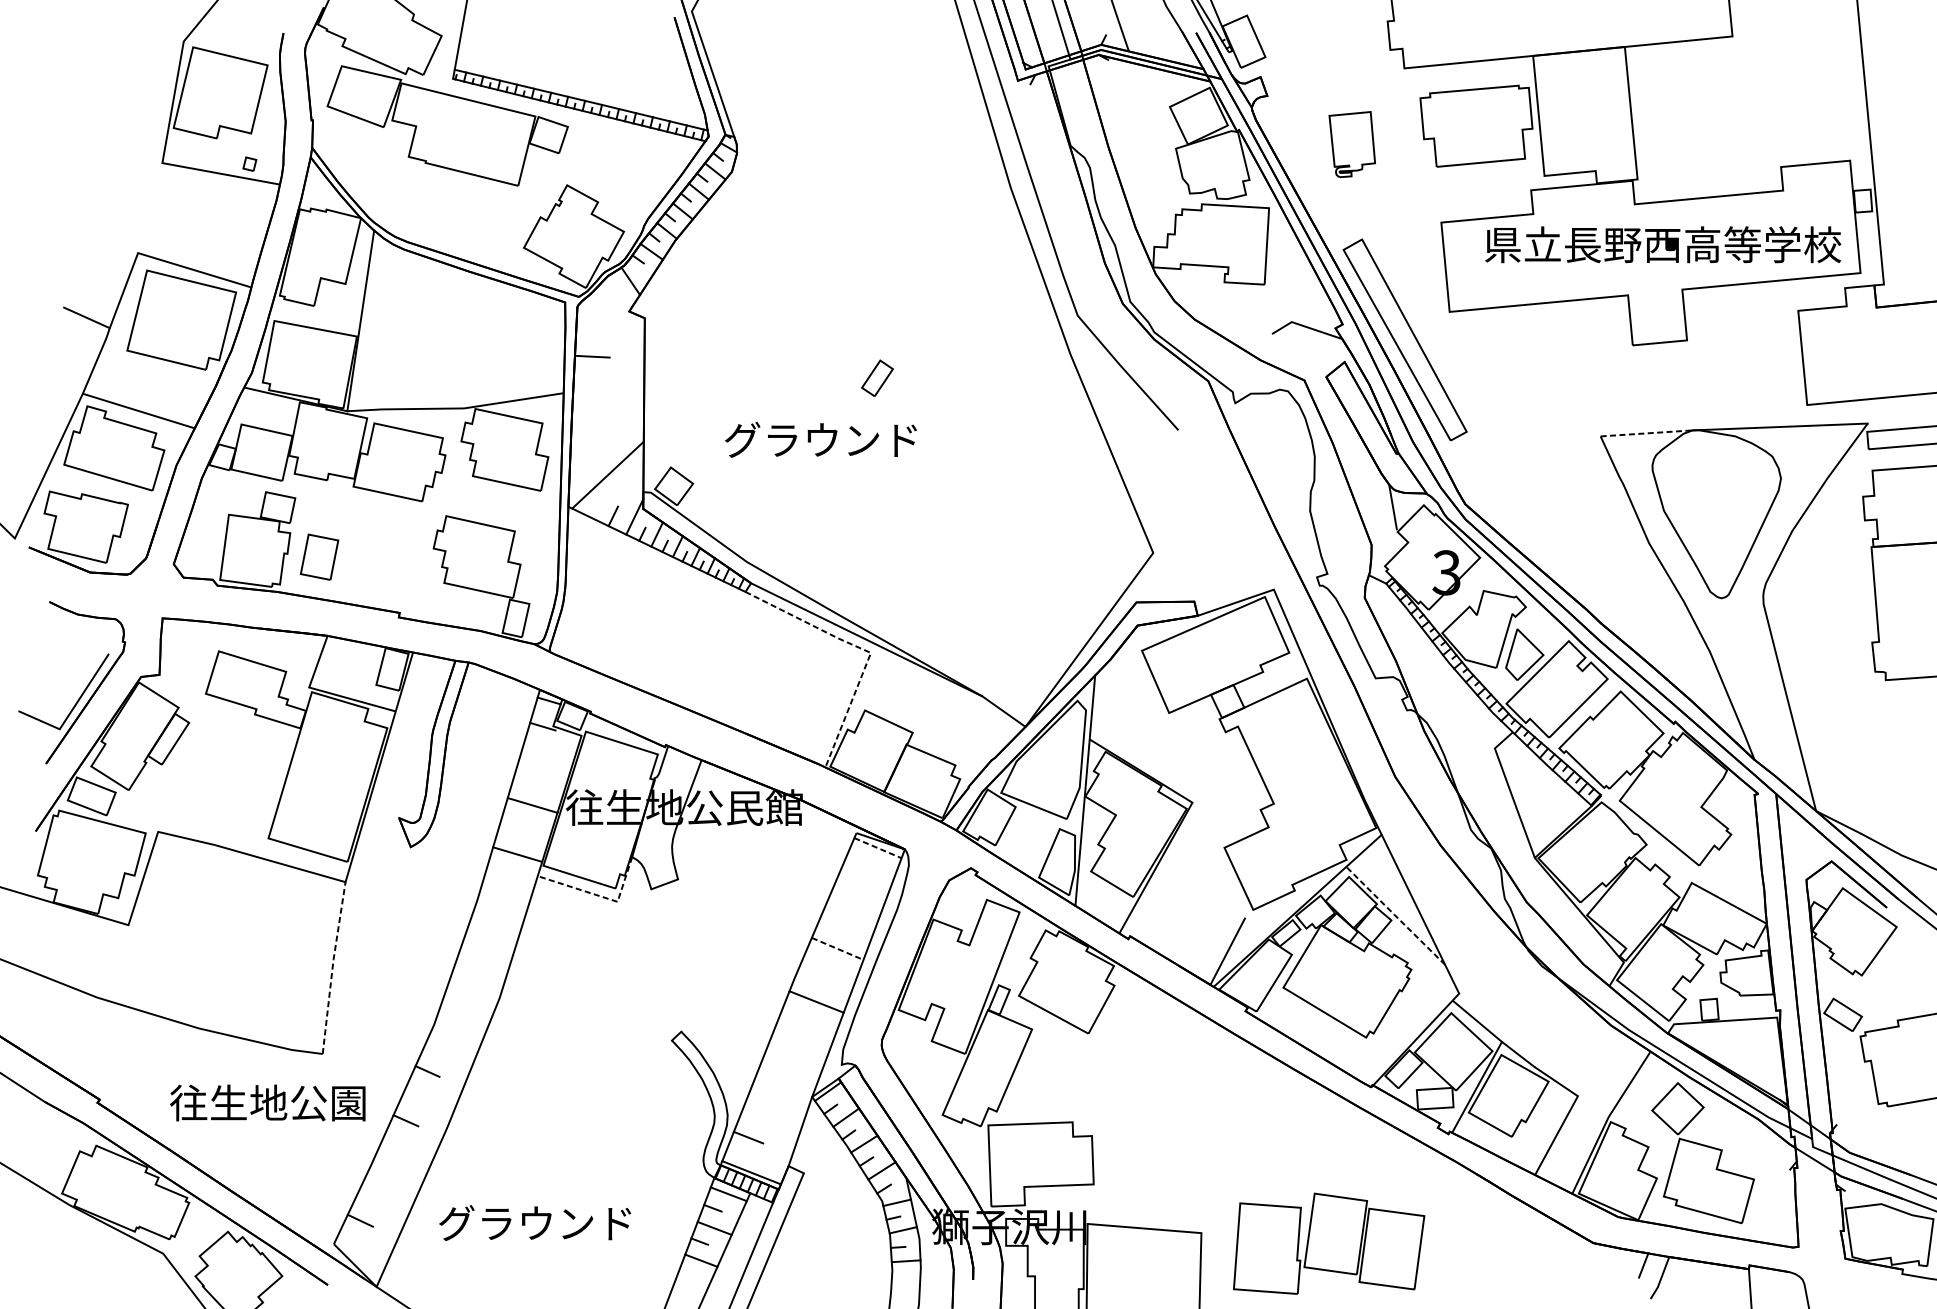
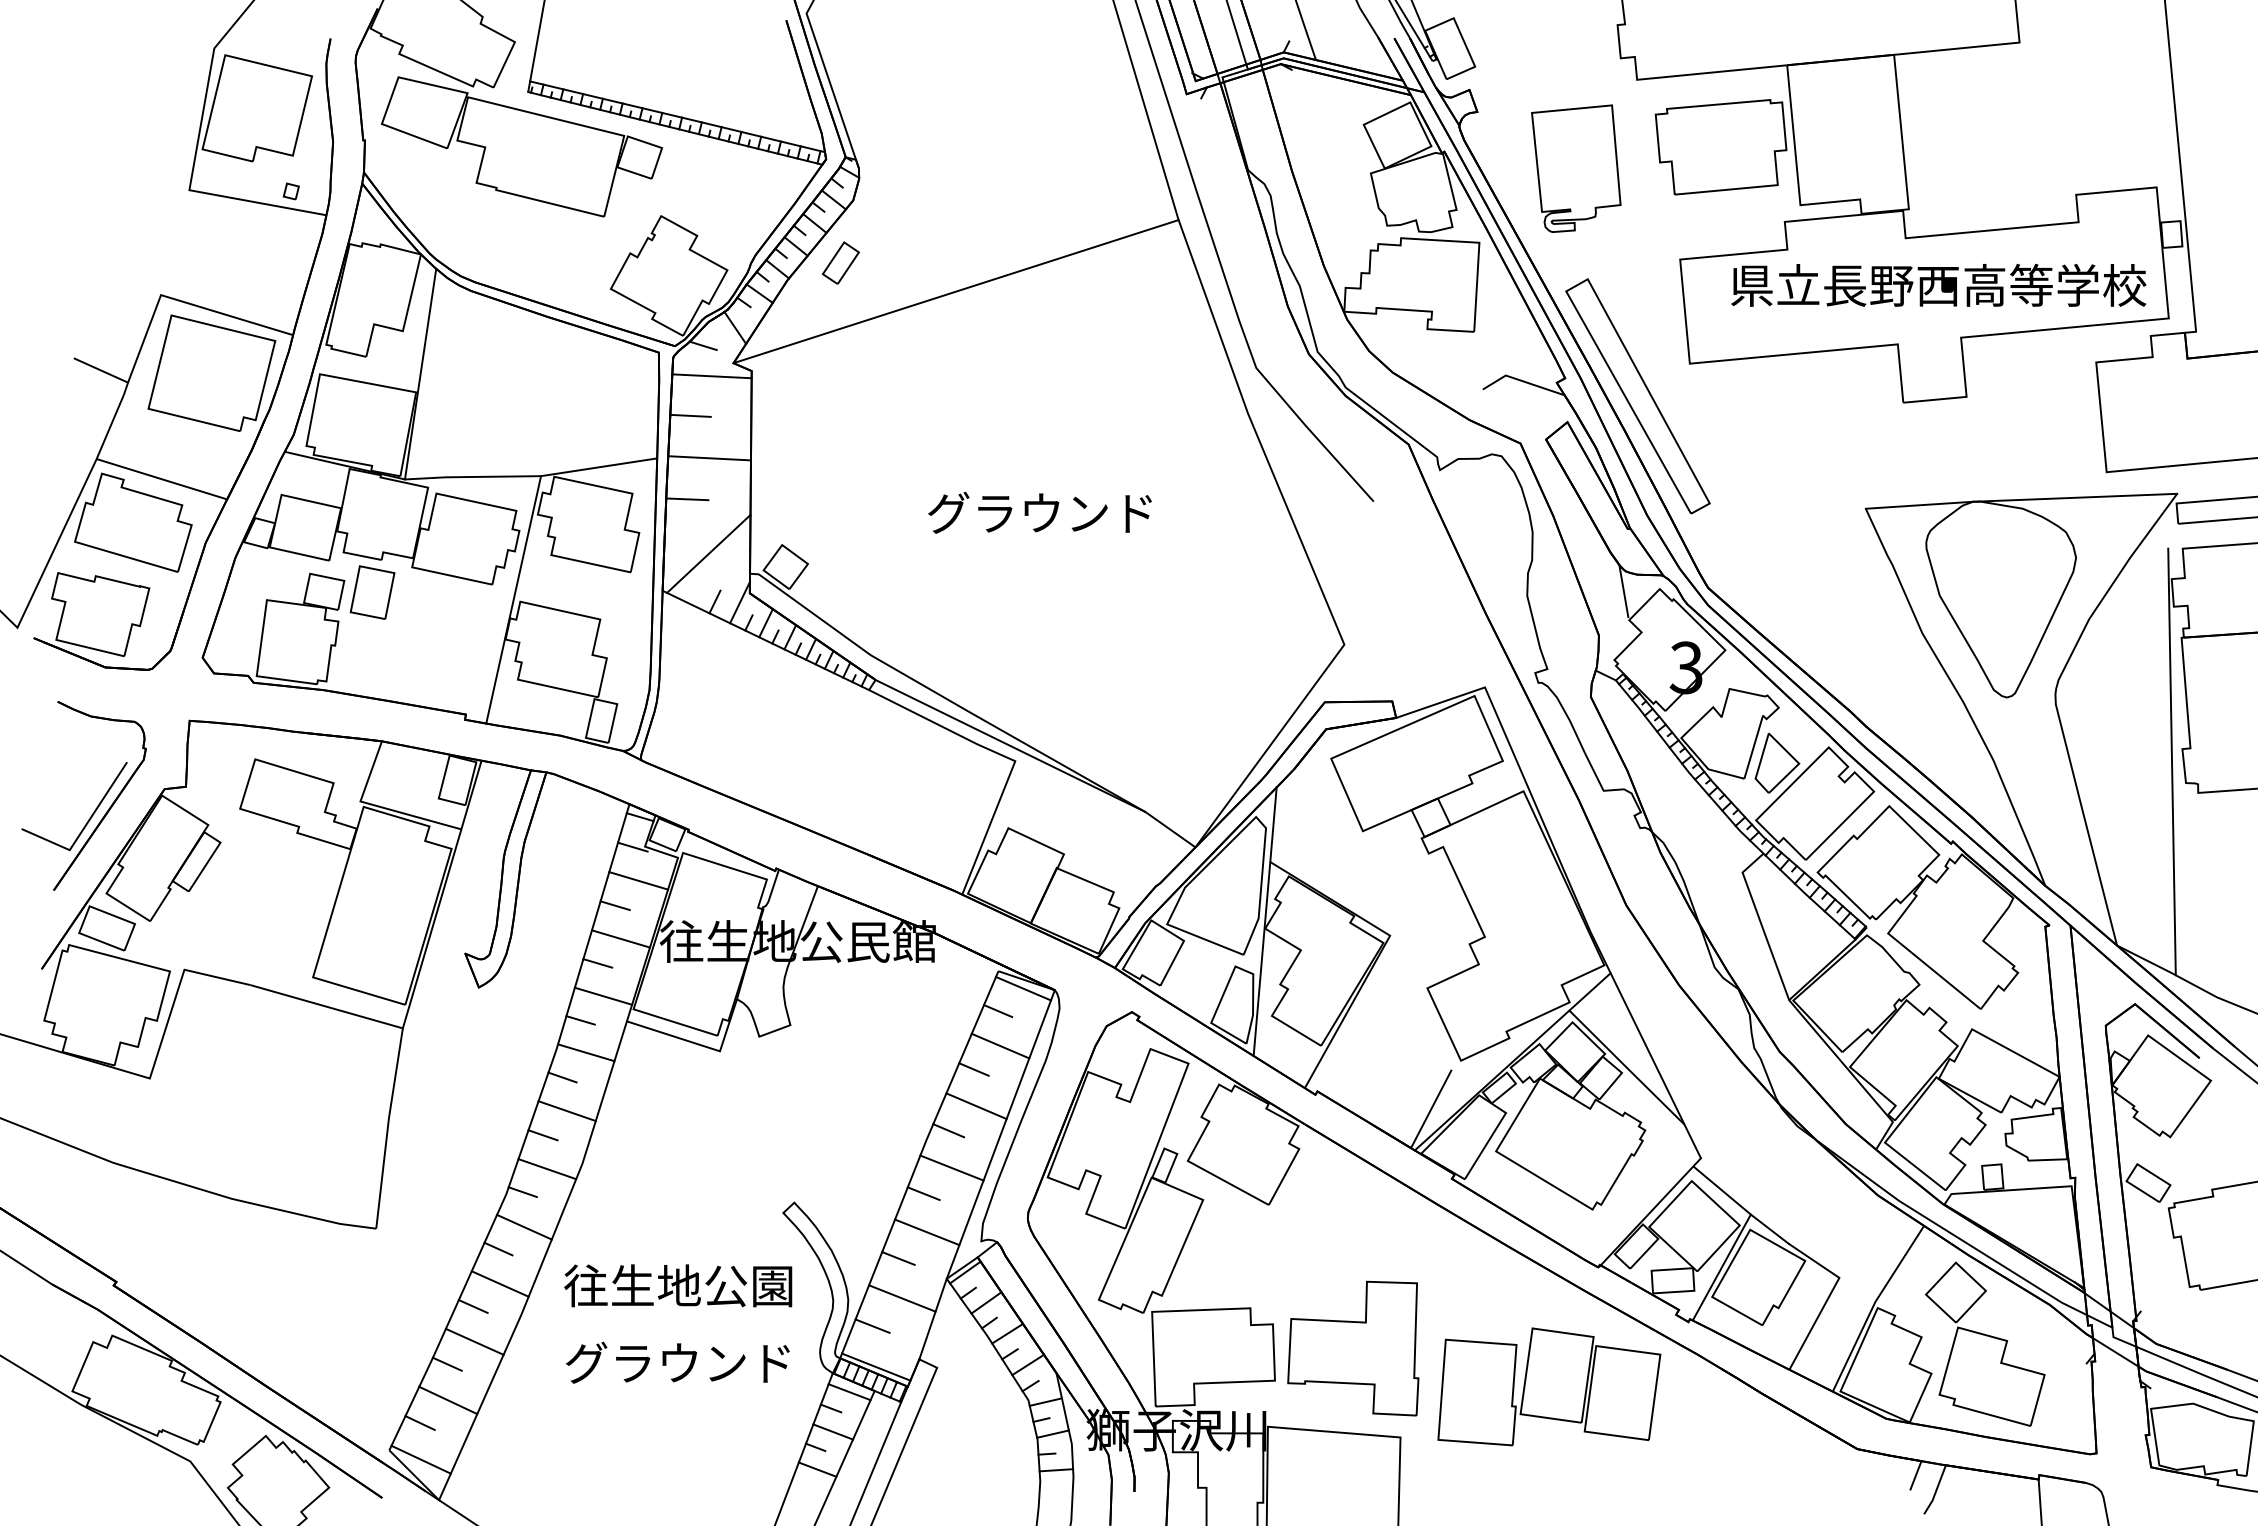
part: (1352, 144) -> (1576, 168), size x1.67
line: (819, 250) -> (955, 291), added
line: (602, 296) -> (702, 345), added
line: (610, 322) -> (711, 376), added
part: (877, 377) -> (840, 262), moved
line: (608, 393) -> (709, 458), added
line: (589, 428) -> (687, 499), added
line: (1646, 433) -> (1919, 505), dashed -> solid
text: (820, 439) -> (1039, 512), moved
line: (440, 514) -> (513, 599), added
part: (319, 557) -> (372, 592), moved
line: (863, 649) -> (1006, 757), dashed -> solid
line: (1862, 653) -> (2171, 761), added
line: (547, 755) -> (638, 880), added
line: (527, 776) -> (614, 905), added
line: (512, 826) -> (597, 963), added
line: (877, 847) -> (1023, 988), dashed -> solid
line: (856, 867) -> (998, 1011), added
line: (497, 875) -> (580, 1020), added
line: (600, 895) -> (700, 1044), dashed -> solid
line: (858, 896) -> (1000, 1045), added
line: (503, 902) -> (586, 1052), added
line: (1395, 915) -> (1626, 1067), dashed -> solid
line: (835, 917) -> (973, 1069), added
line: (482, 924) -> (562, 1077), added
line: (837, 949) -> (976, 1106), dashed -> solid
line: (485, 953) -> (566, 1111), added
line: (332, 968) -> (387, 1128), dashed -> solid
line: (813, 969) -> (948, 1130), added
line: (465, 974) -> (542, 1135), added
line: (469, 1003) -> (547, 1169), added
line: (448, 1022) -> (522, 1192), added
line: (792, 1023) -> (923, 1193), added
line: (449, 1052) -> (524, 1226), added
line: (795, 1057) -> (927, 1232), added
line: (770, 1079) -> (898, 1258), added
line: (428, 1101) -> (499, 1283), added
text: (268, 1102) -> (678, 1285), moved
line: (774, 1113) -> (902, 1298), added
line: (407, 1150) -> (474, 1341), added
part: (1161, 1156) -> (1353, 1348), added
line: (382, 1169) -> (446, 1363), added
line: (384, 1201) -> (448, 1400), added
text: (534, 1222) -> (677, 1362), moved
part: (1329, 1243) -> (1549, 1386), moved
line: (360, 1252) -> (420, 1459), added

